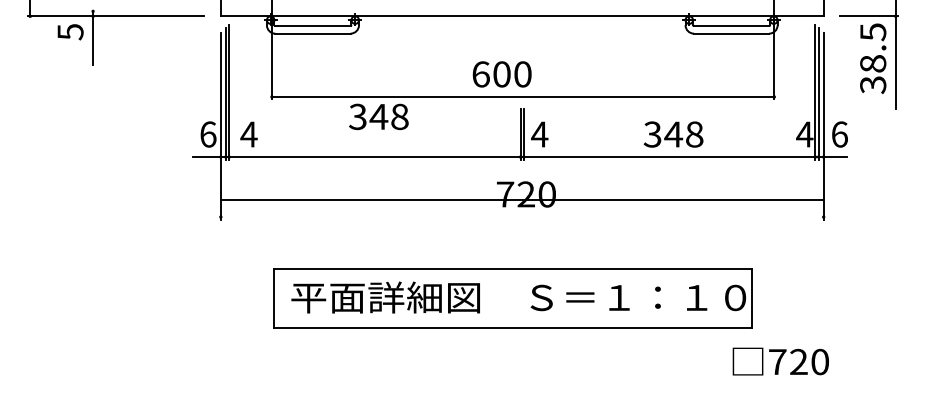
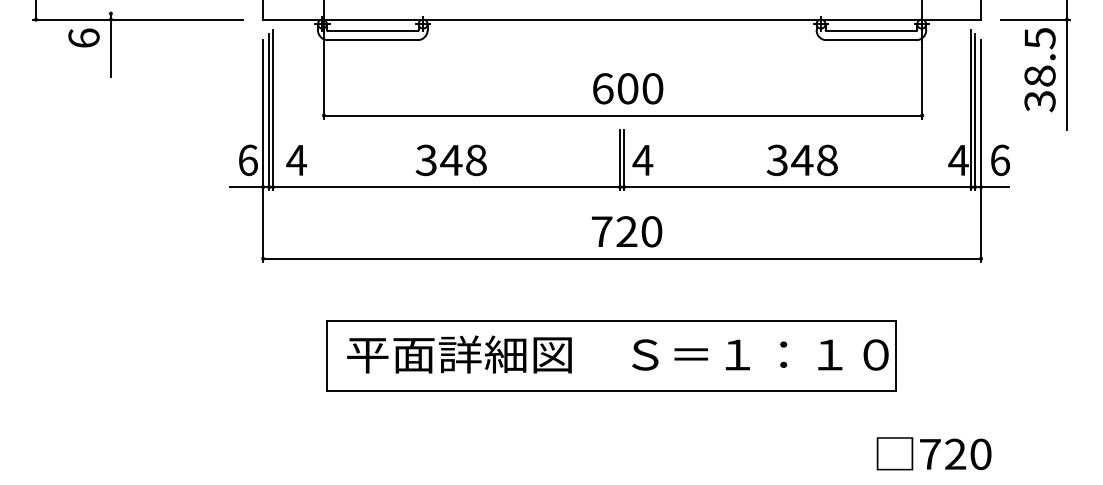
text: (70, 32) -> (83, 38), 5 -> 6
text: (502, 74) -> (628, 88), moved
text: (378, 117) -> (450, 160), moved
line: (522, 200) -> (622, 258), moved
text: (780, 361) -> (933, 453), moved

